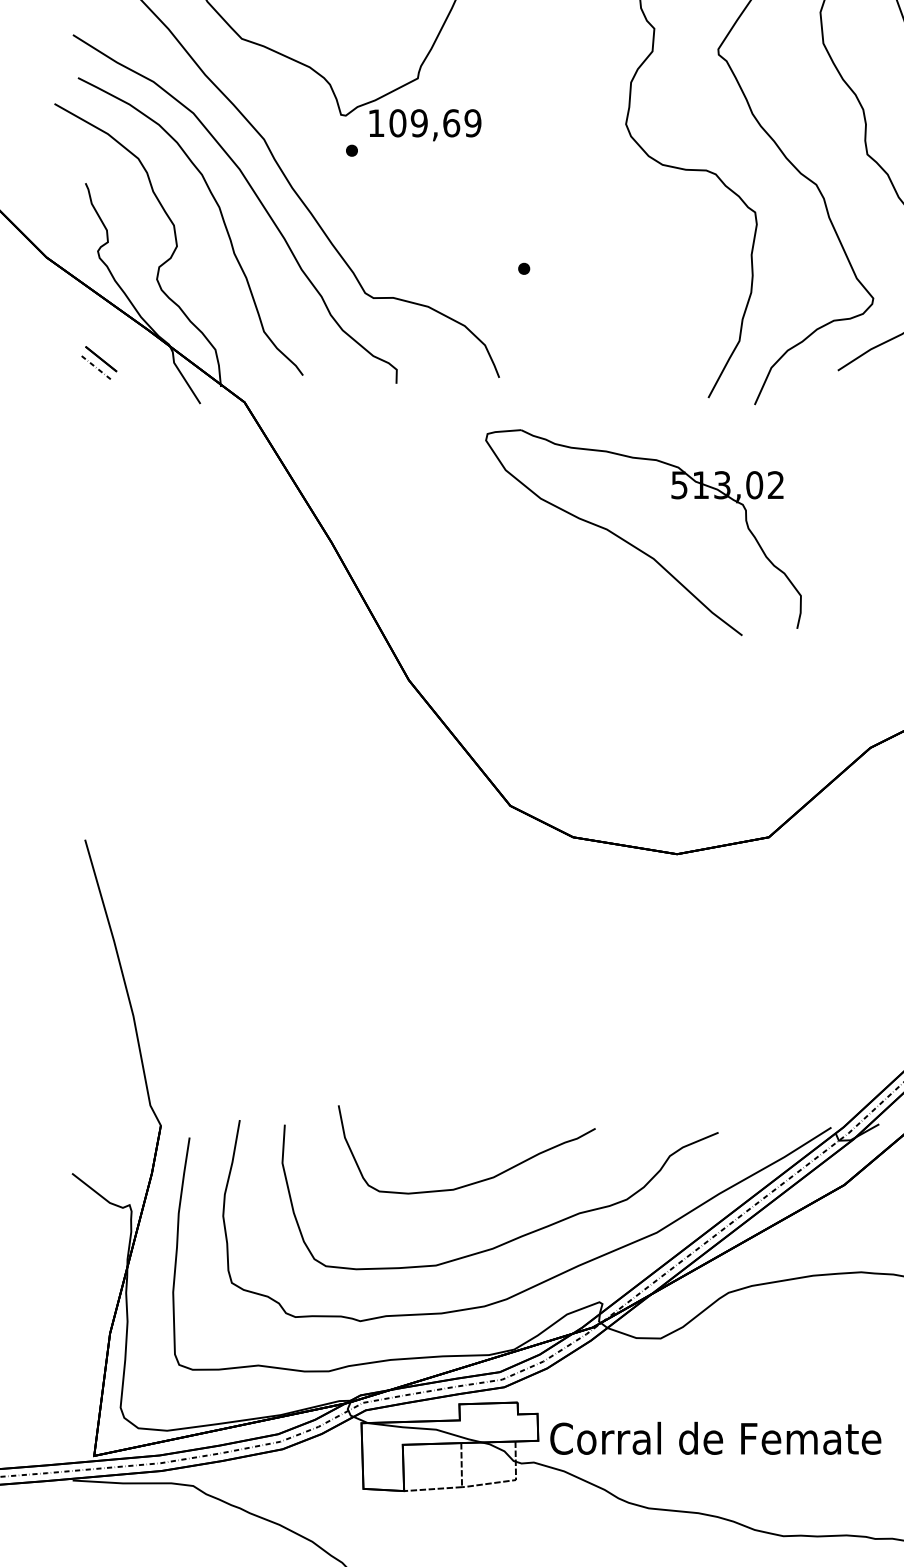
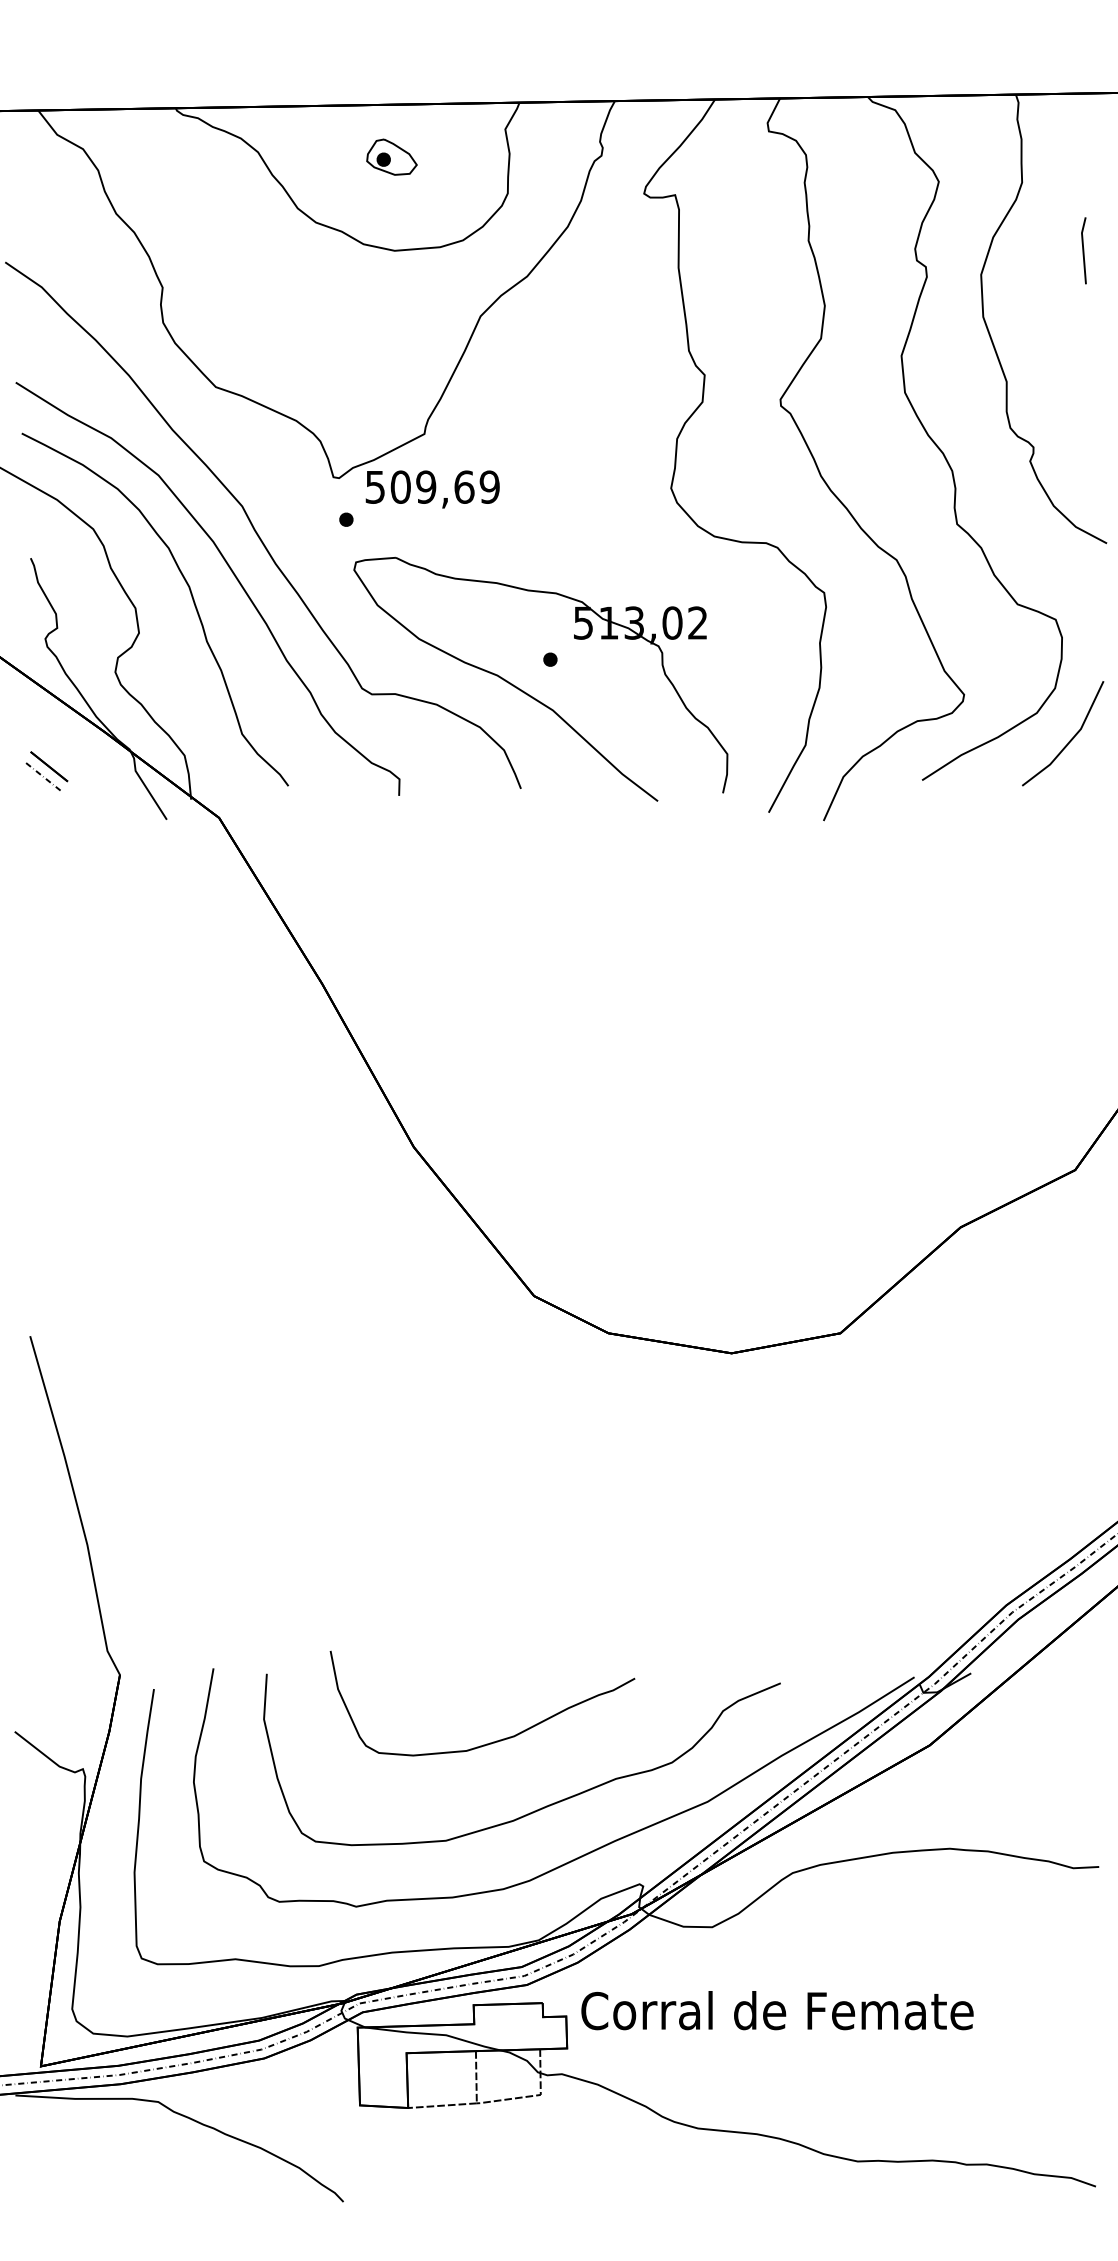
text: (375, 123) -> (374, 487), 109,69 -> 509,69
part: (633, 544) -> (528, 693), moved
text: (715, 1438) -> (777, 2010), moved

